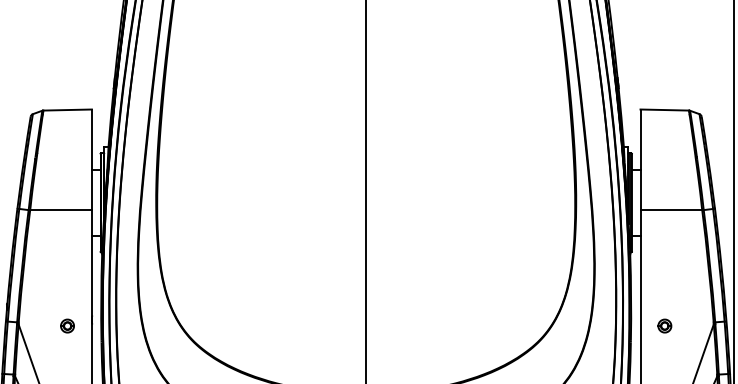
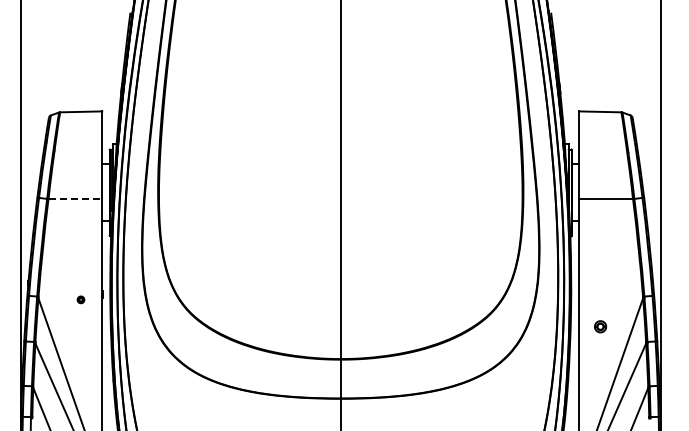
line: (61, 210) -> (75, 199), solid -> dashed
part: (66, 325) -> (80, 299), size x0.6
part: (664, 325) -> (600, 326), moved

